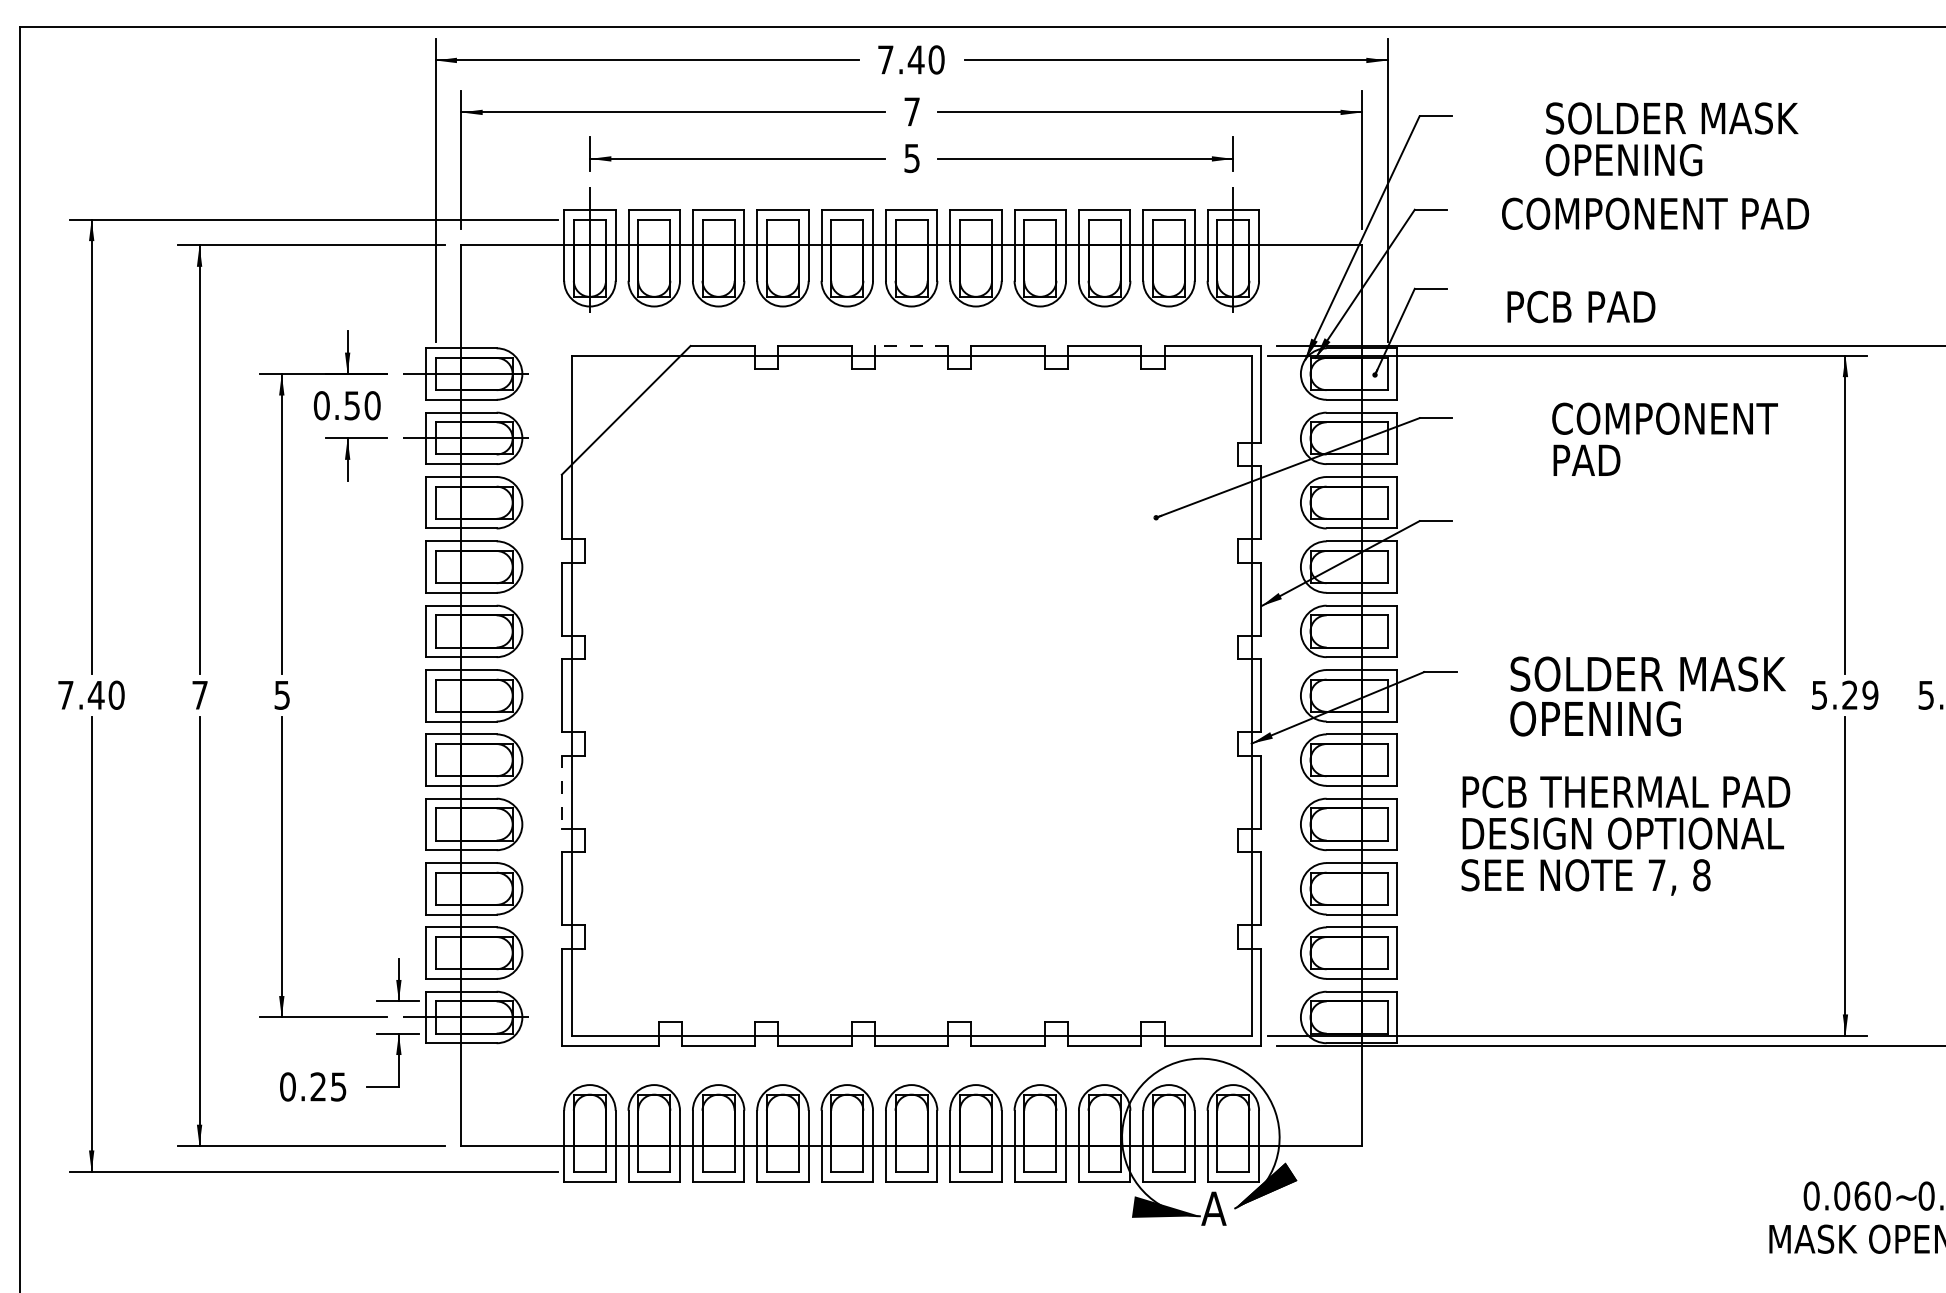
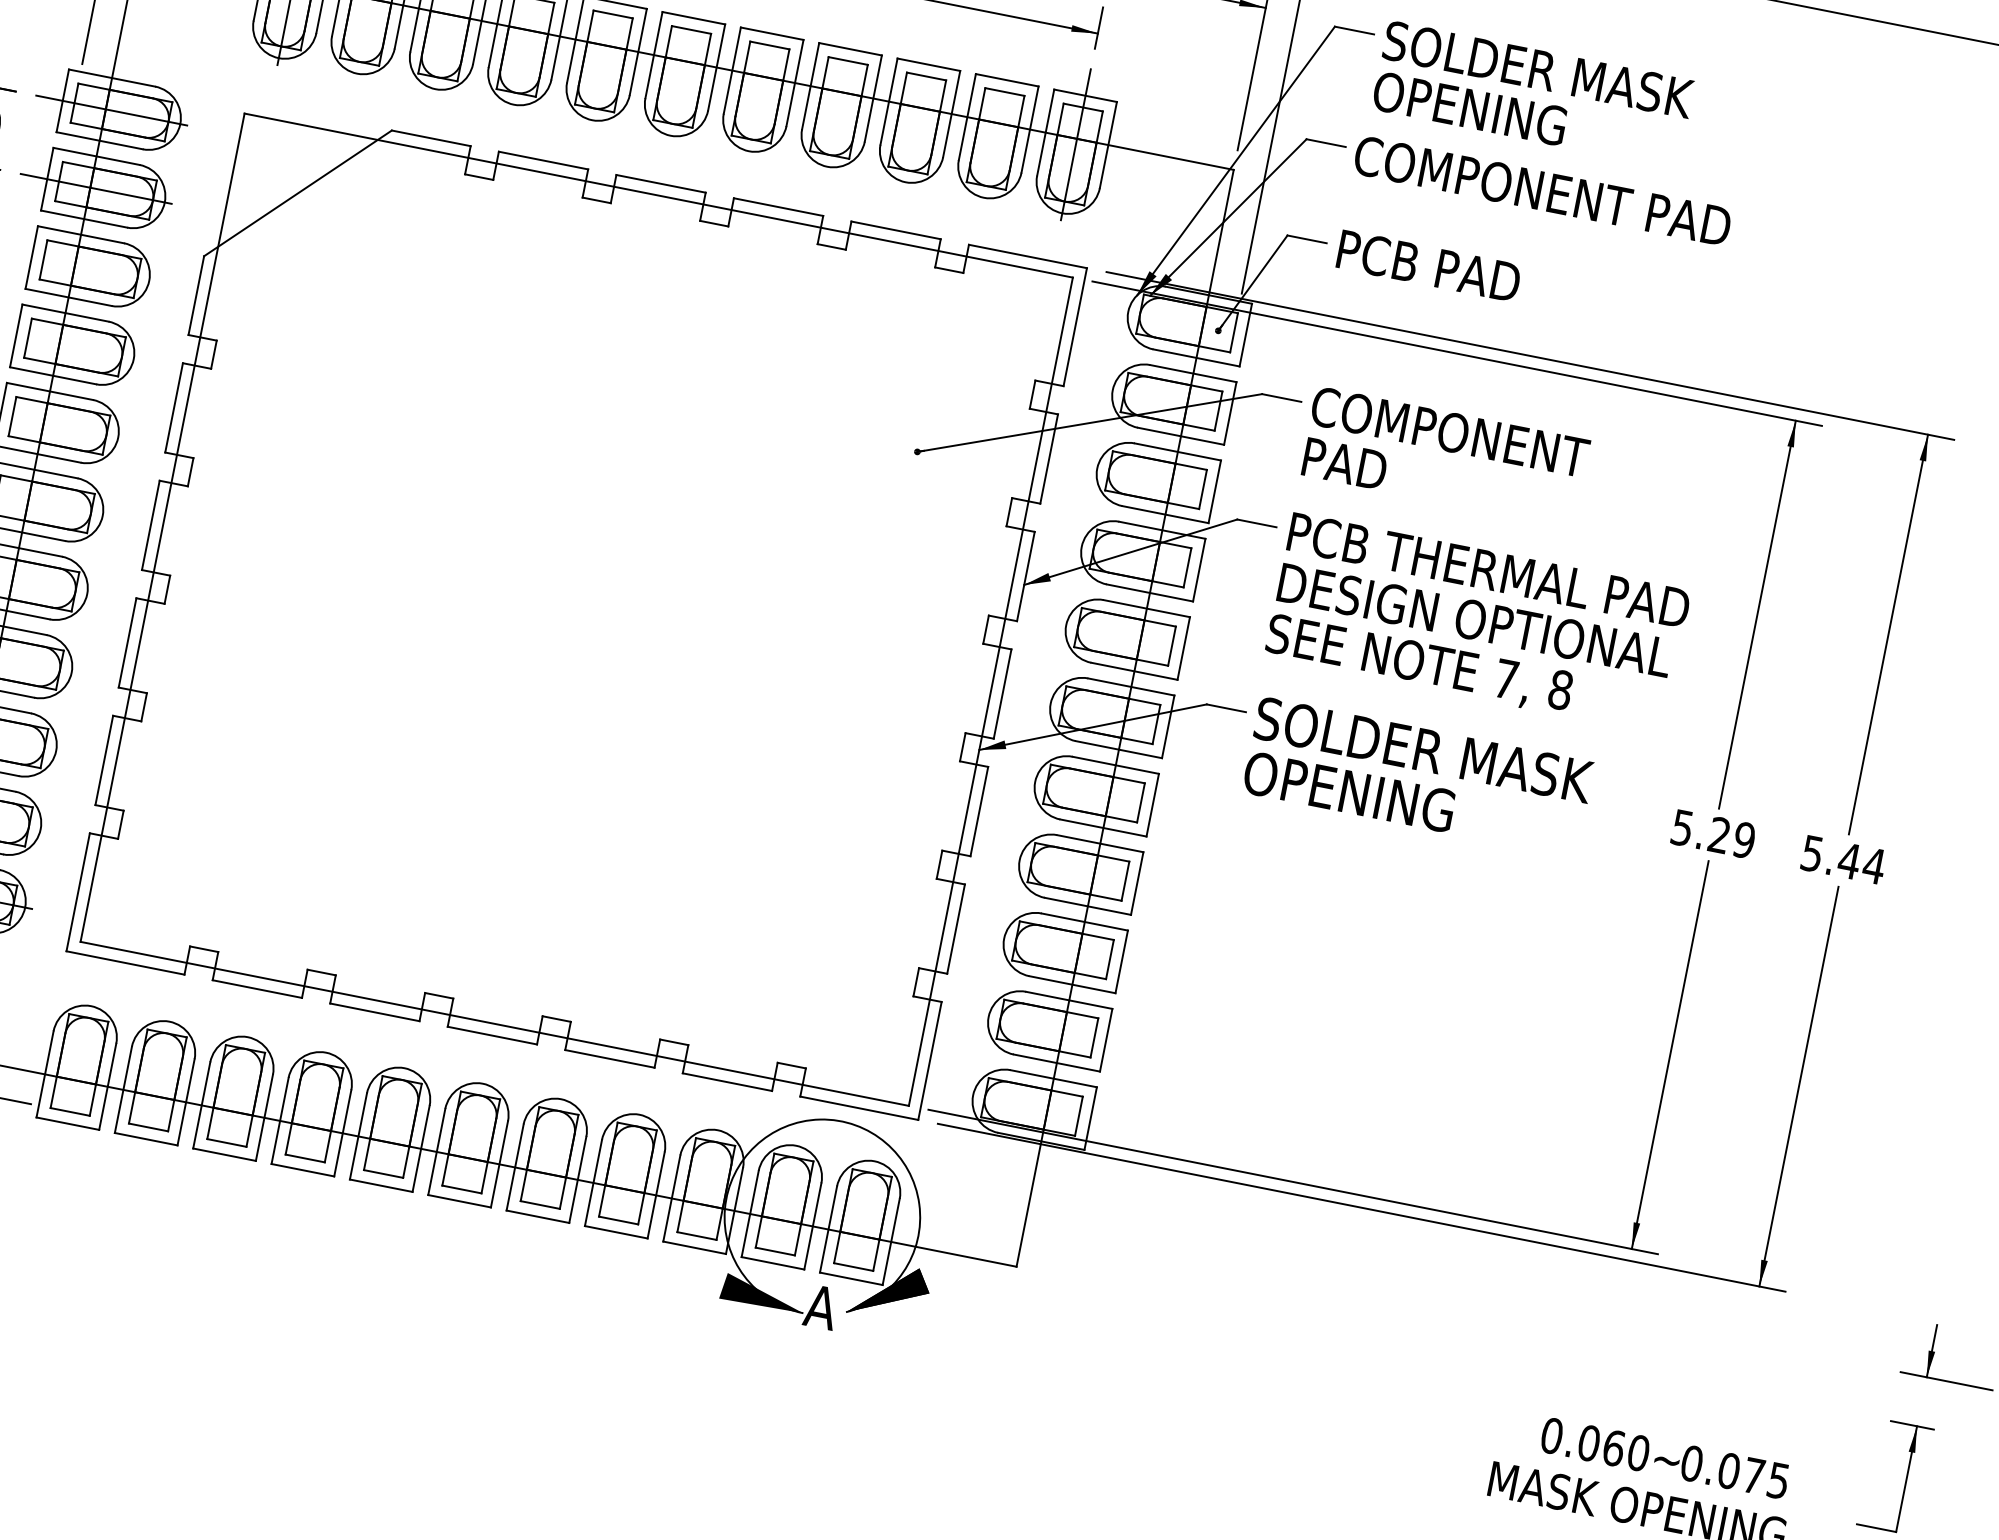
text: (1671, 139) -> (1532, 95), moved
text: (1655, 213) -> (1542, 190), moved
text: (1581, 306) -> (1429, 265), moved
line: (911, 346) -> (660, 184), dashed -> solid
text: (1664, 438) -> (1444, 456), moved
text: (1647, 696) -> (1417, 777), moved
line: (561, 792) -> (127, 643), dashed -> solid
text: (1625, 835) -> (1477, 623), moved

